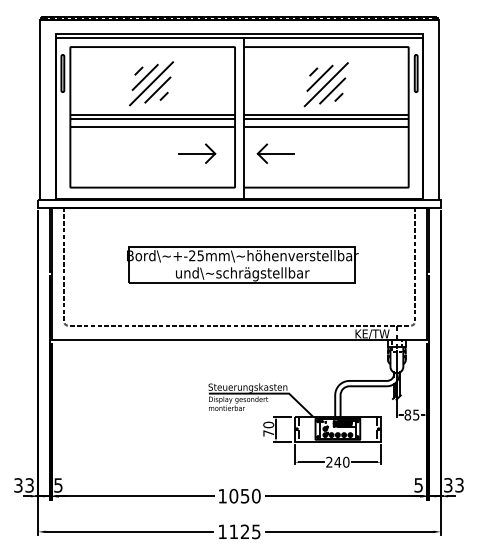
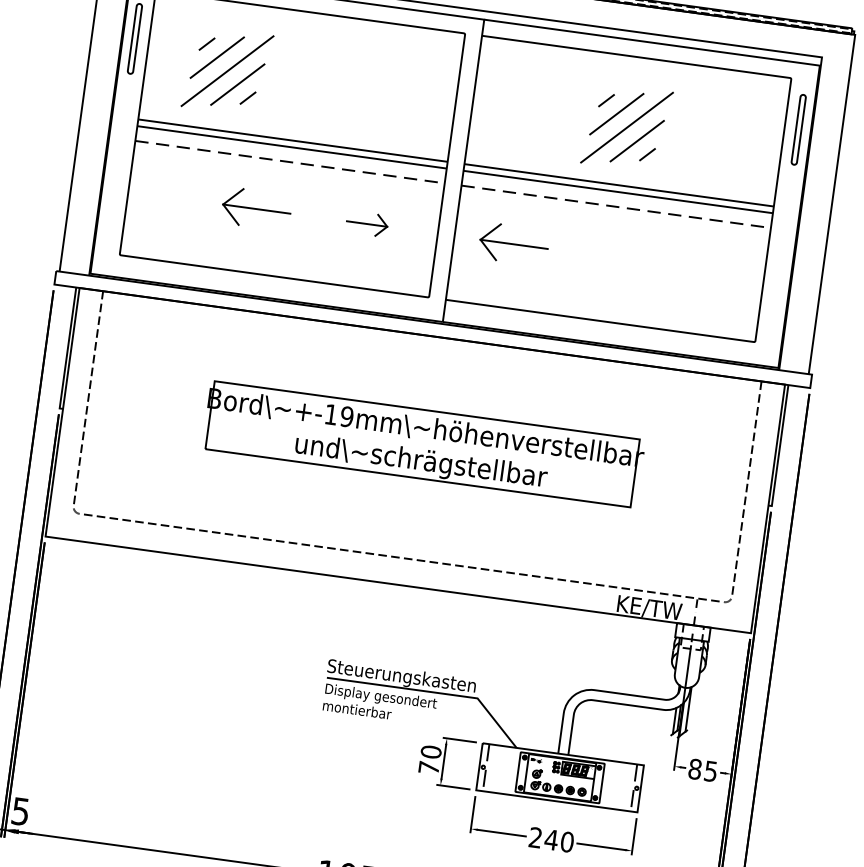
part: (151, 83) -> (227, 70), moved
line: (153, 126) -> (291, 161), solid -> dashed
line: (326, 126) -> (616, 206), solid -> dashed
part: (138, 153) -> (256, 208), added
part: (197, 153) -> (367, 223), size x0.6
text: (196, 255) -> (339, 415), +-25mm -> +-19mm

